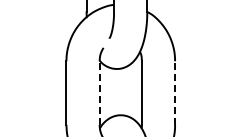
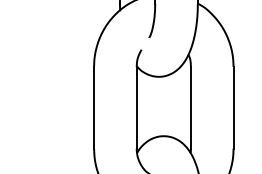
line: (99, 93) -> (136, 108), dashed -> solid
line: (175, 93) -> (234, 108), dashed -> solid

